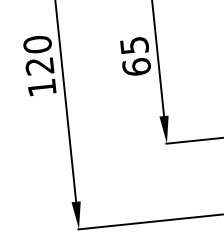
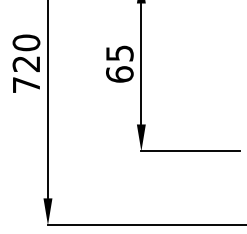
text: (42, 87) -> (26, 84), 120 -> 720

